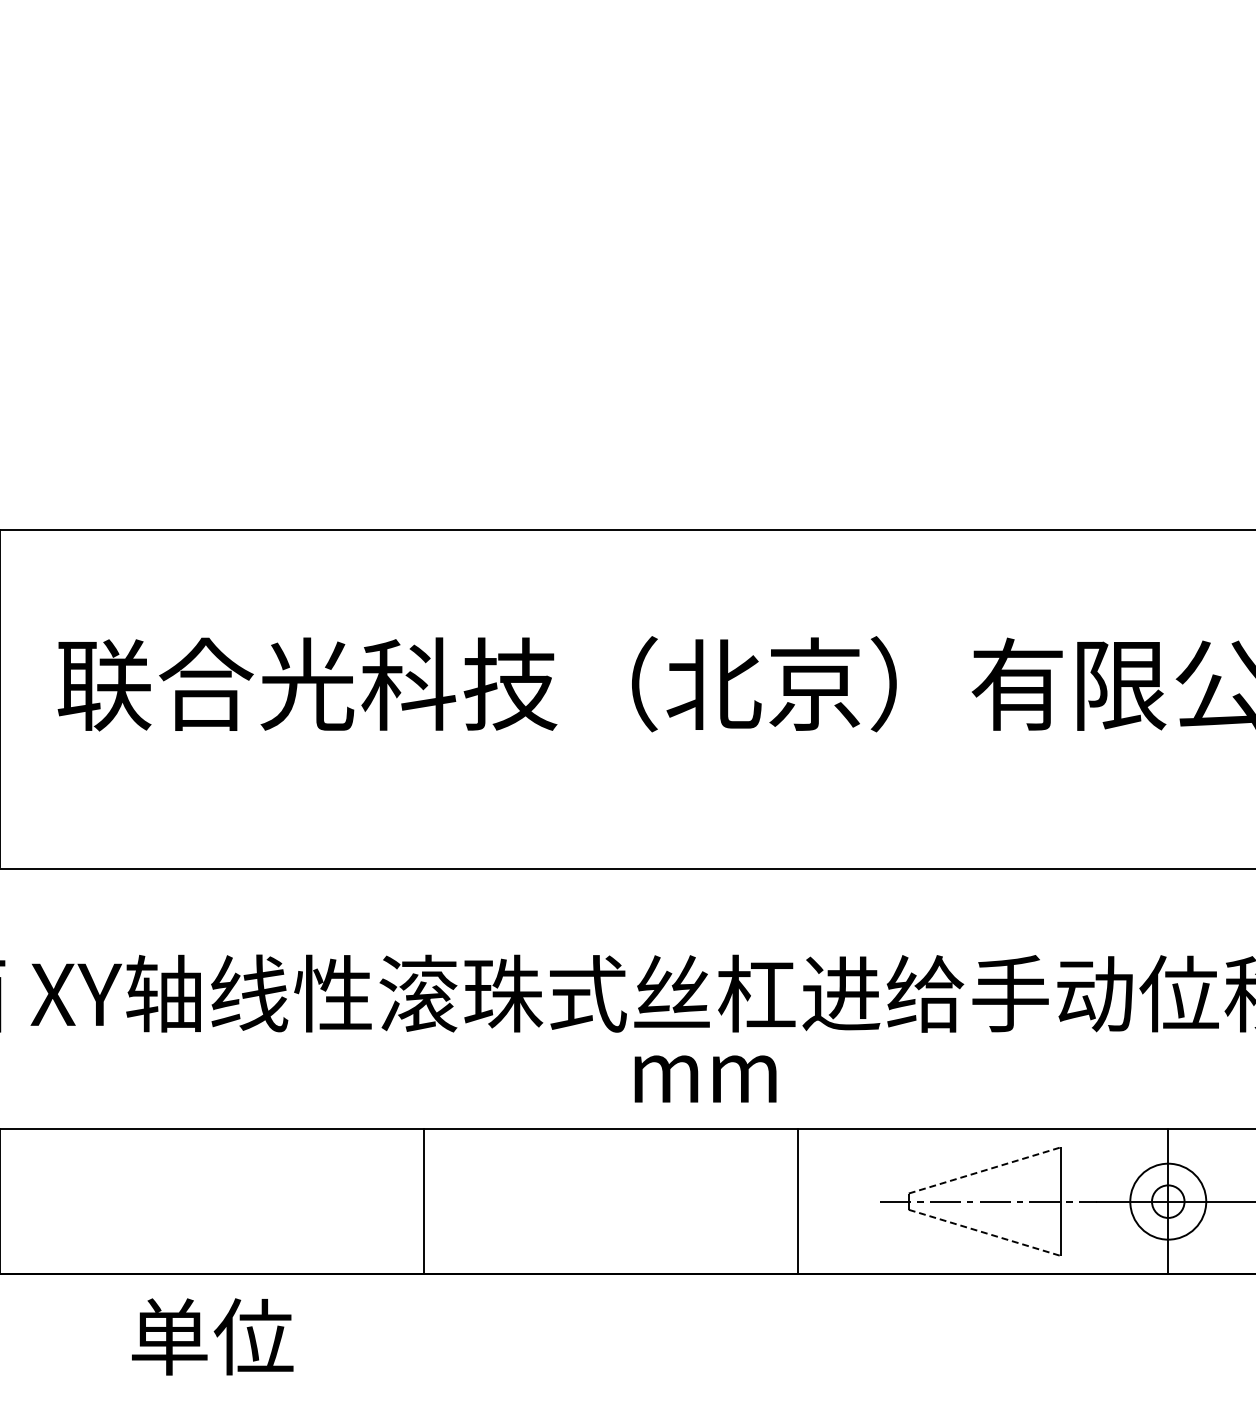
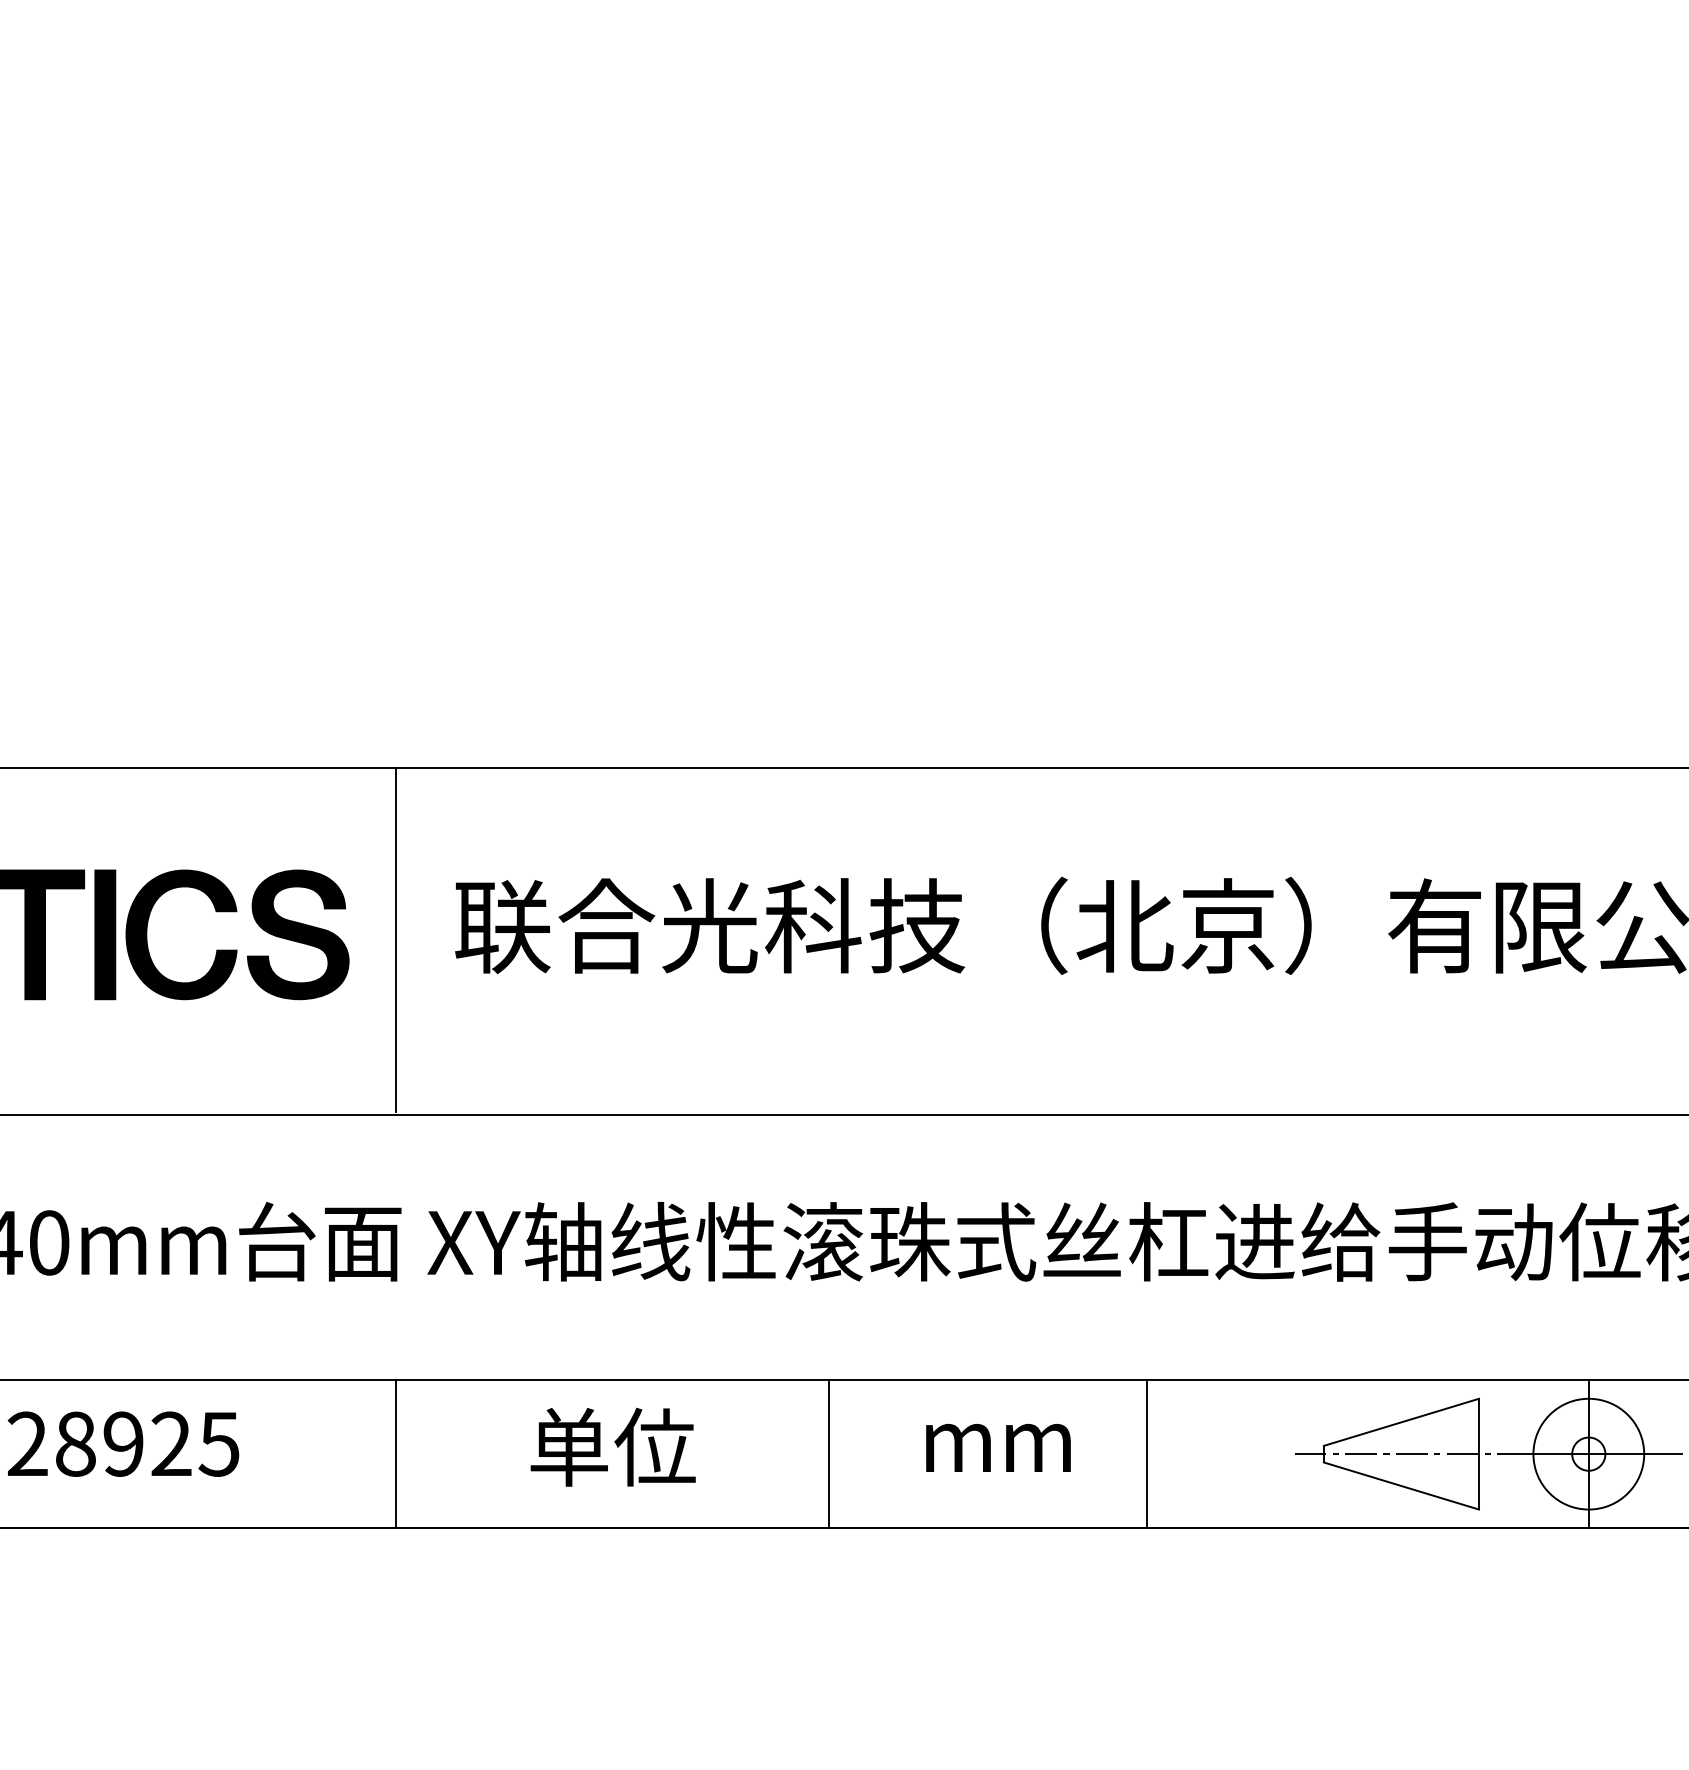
text: (705, 1078) -> (998, 1447), moved
line: (984, 1170) -> (1401, 1422), dashed -> solid
line: (797, 1201) -> (1146, 1454), moved
circle: (1167, 1201) -> (1588, 1453), size x1.43
line: (984, 1233) -> (1401, 1486), dashed -> solid
text: (211, 1336) -> (612, 1446), moved

